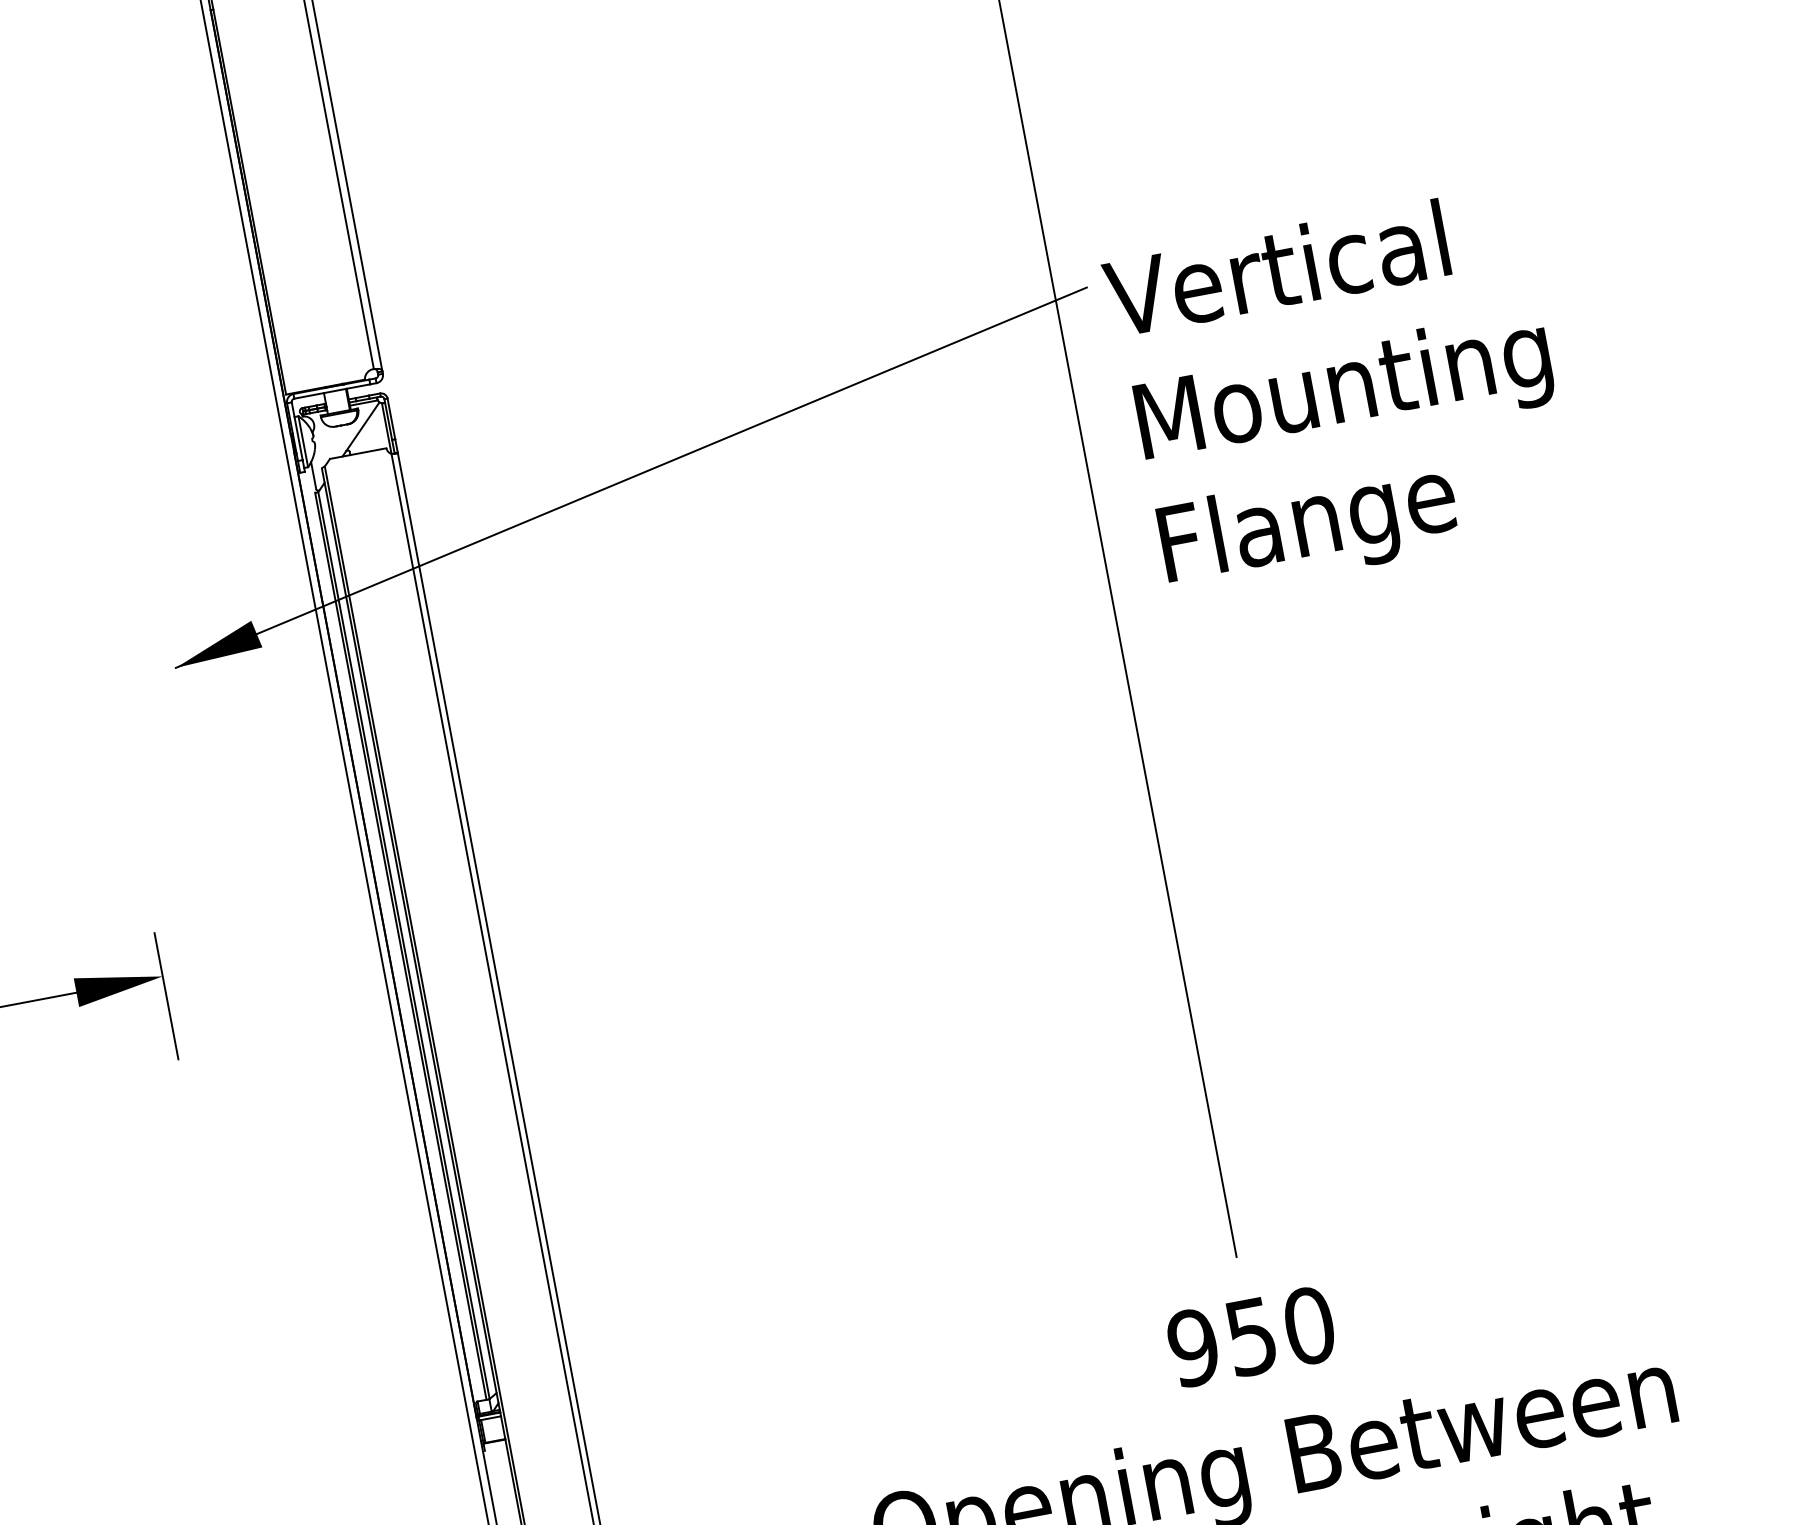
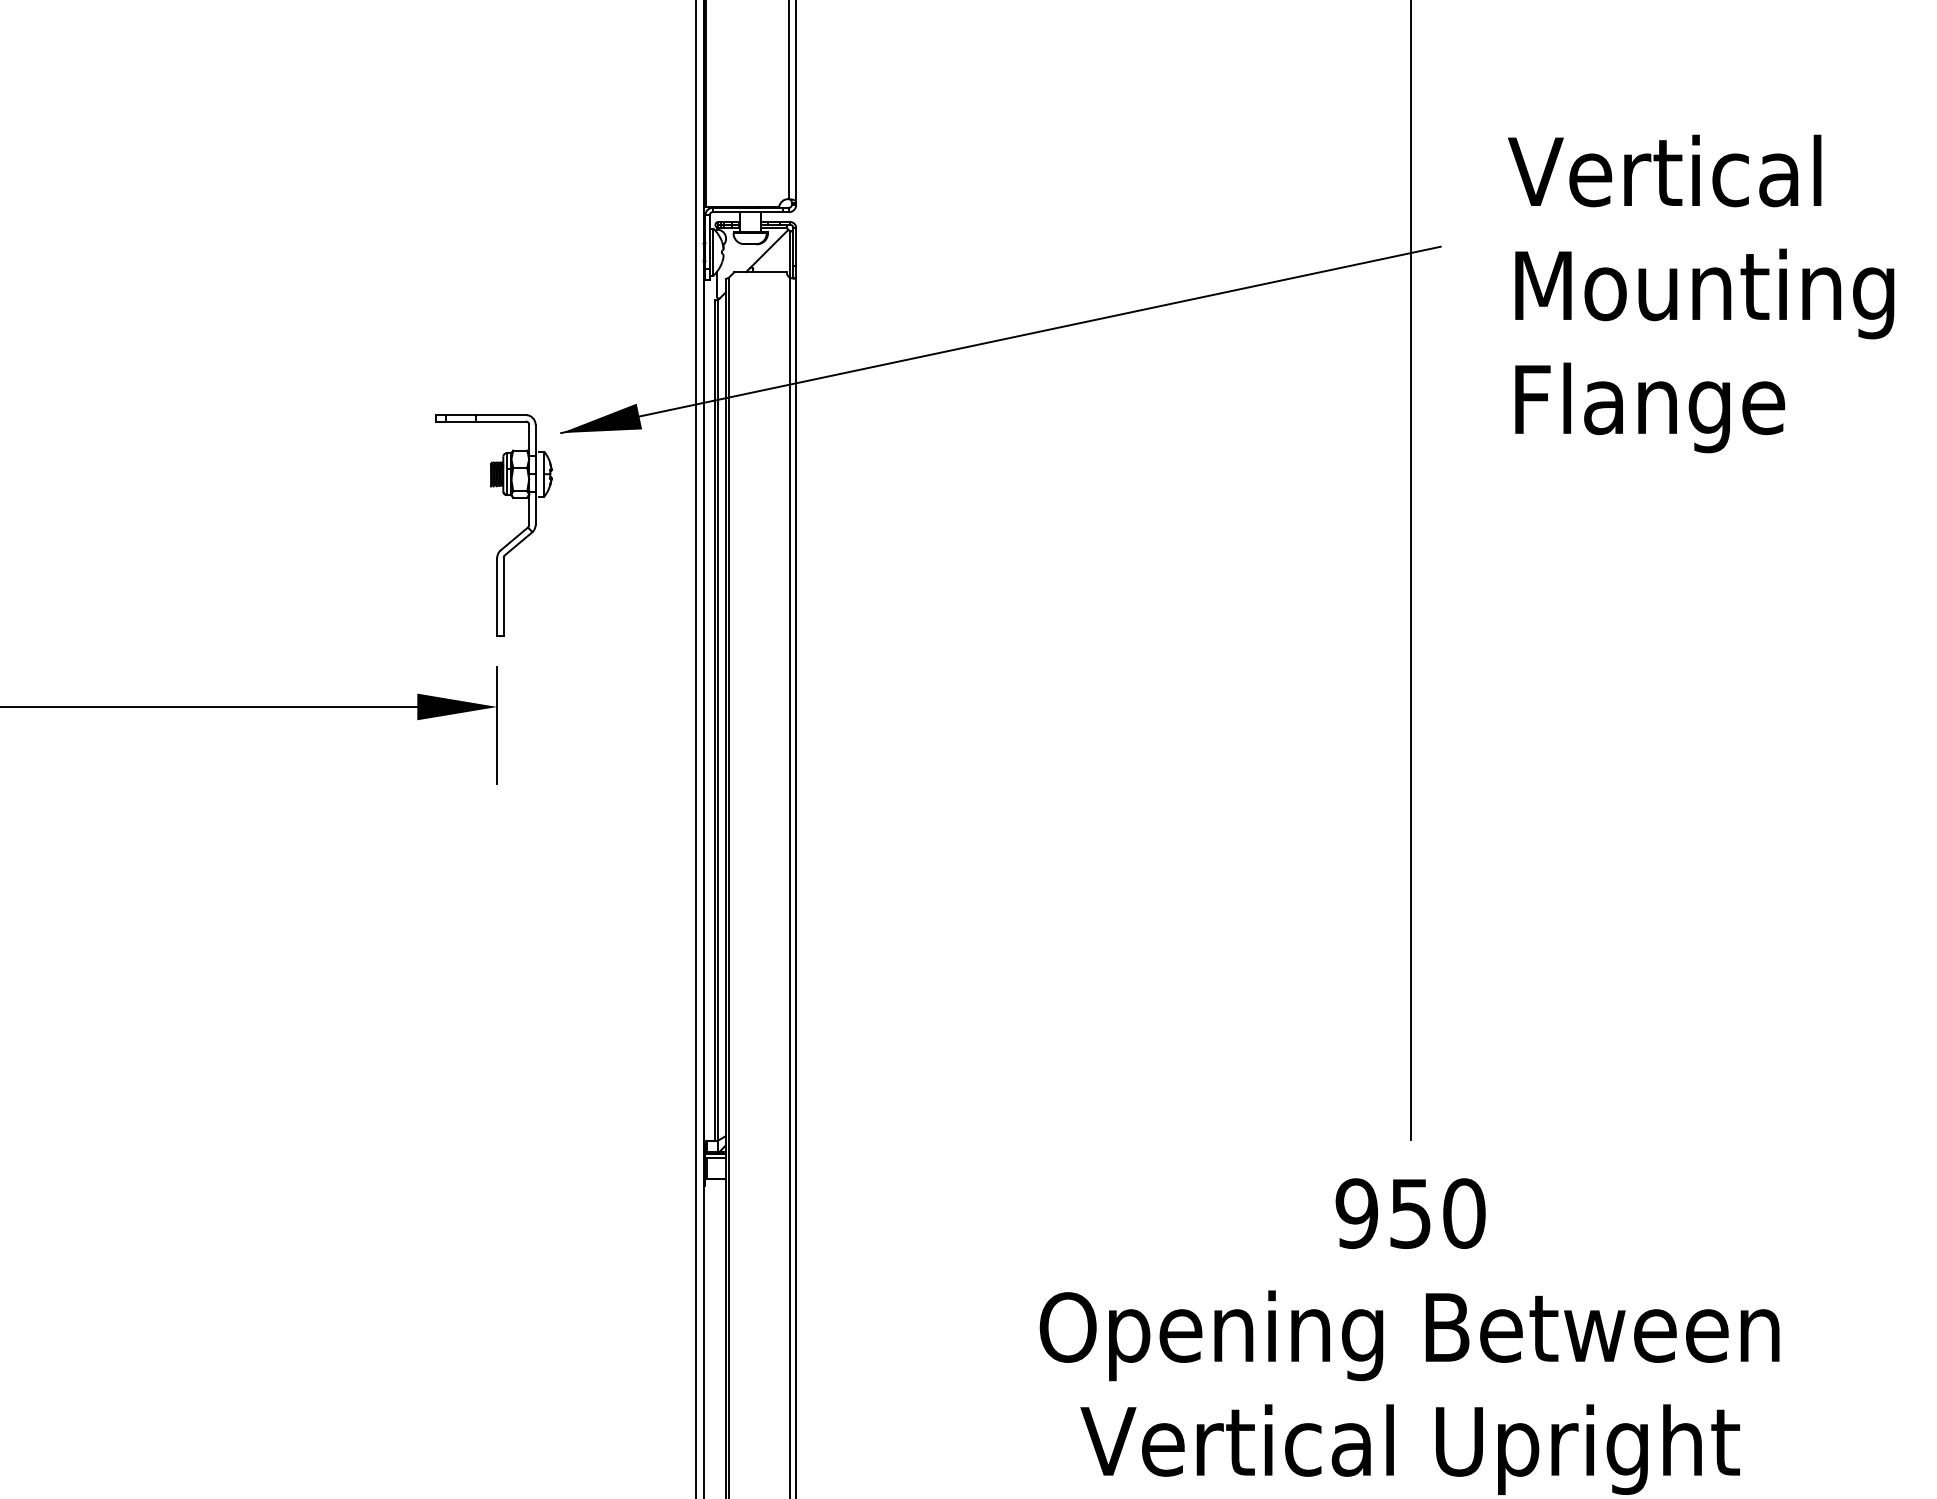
text: (1341, 393) -> (1701, 293), moved
part: (142, 795) -> (509, 541), added

